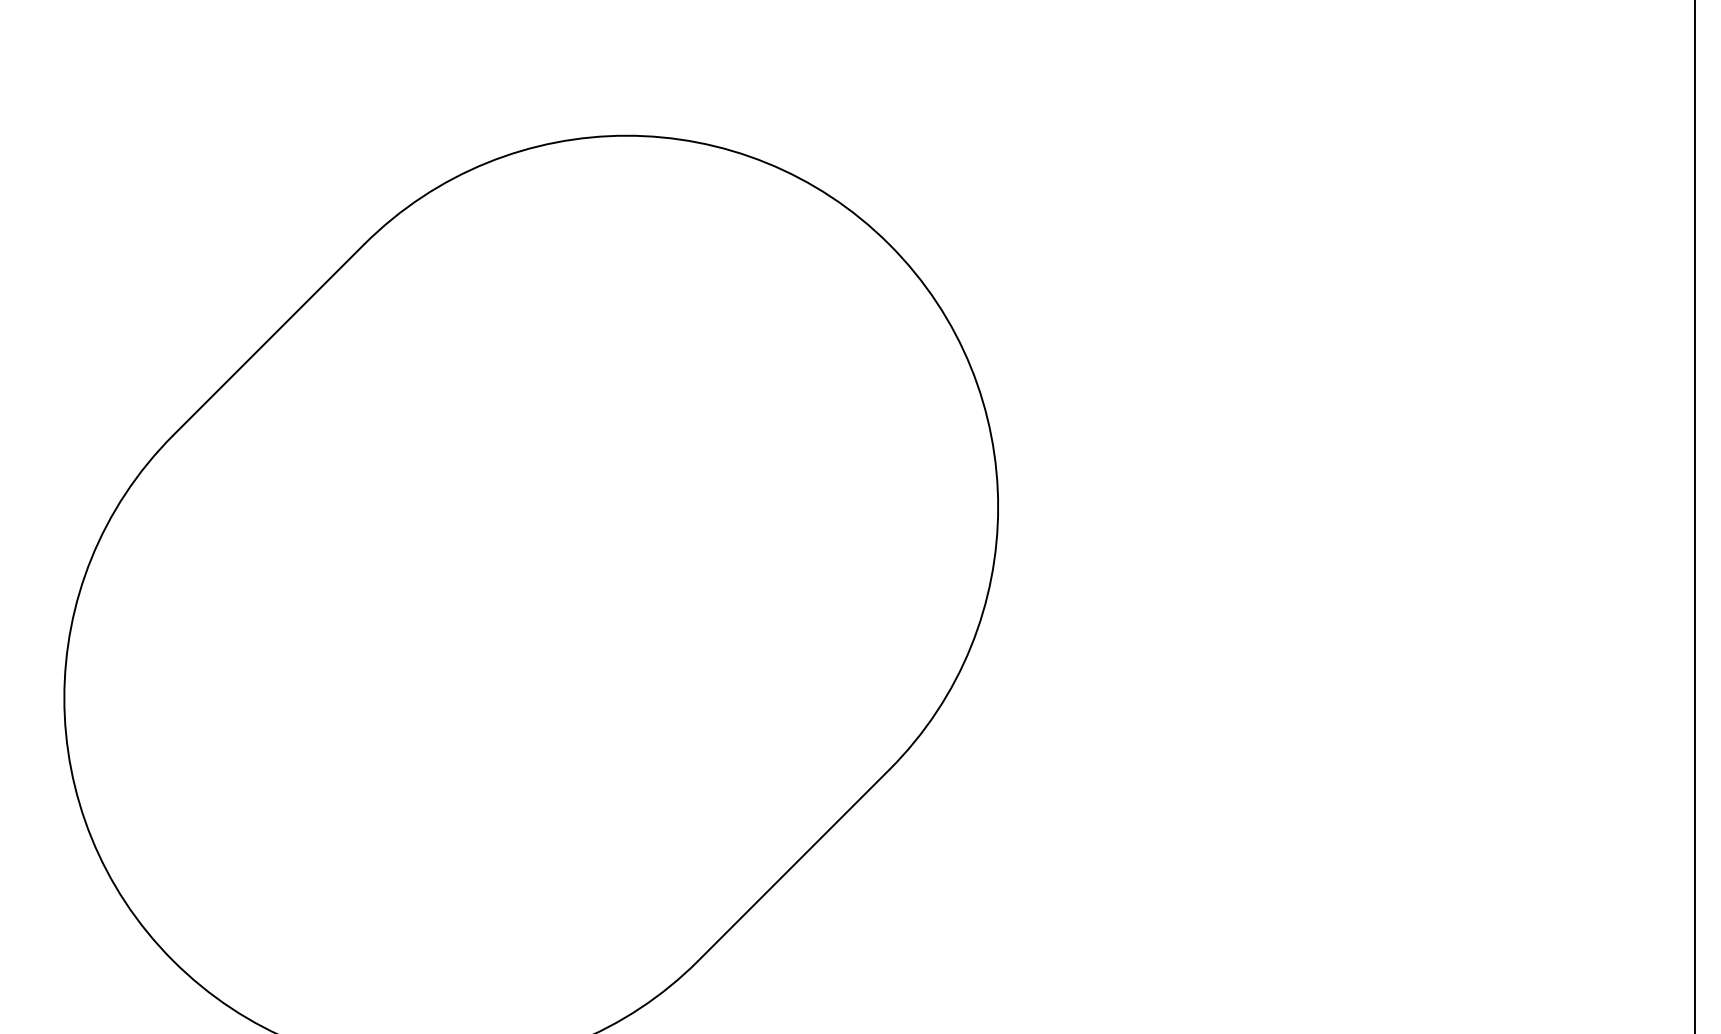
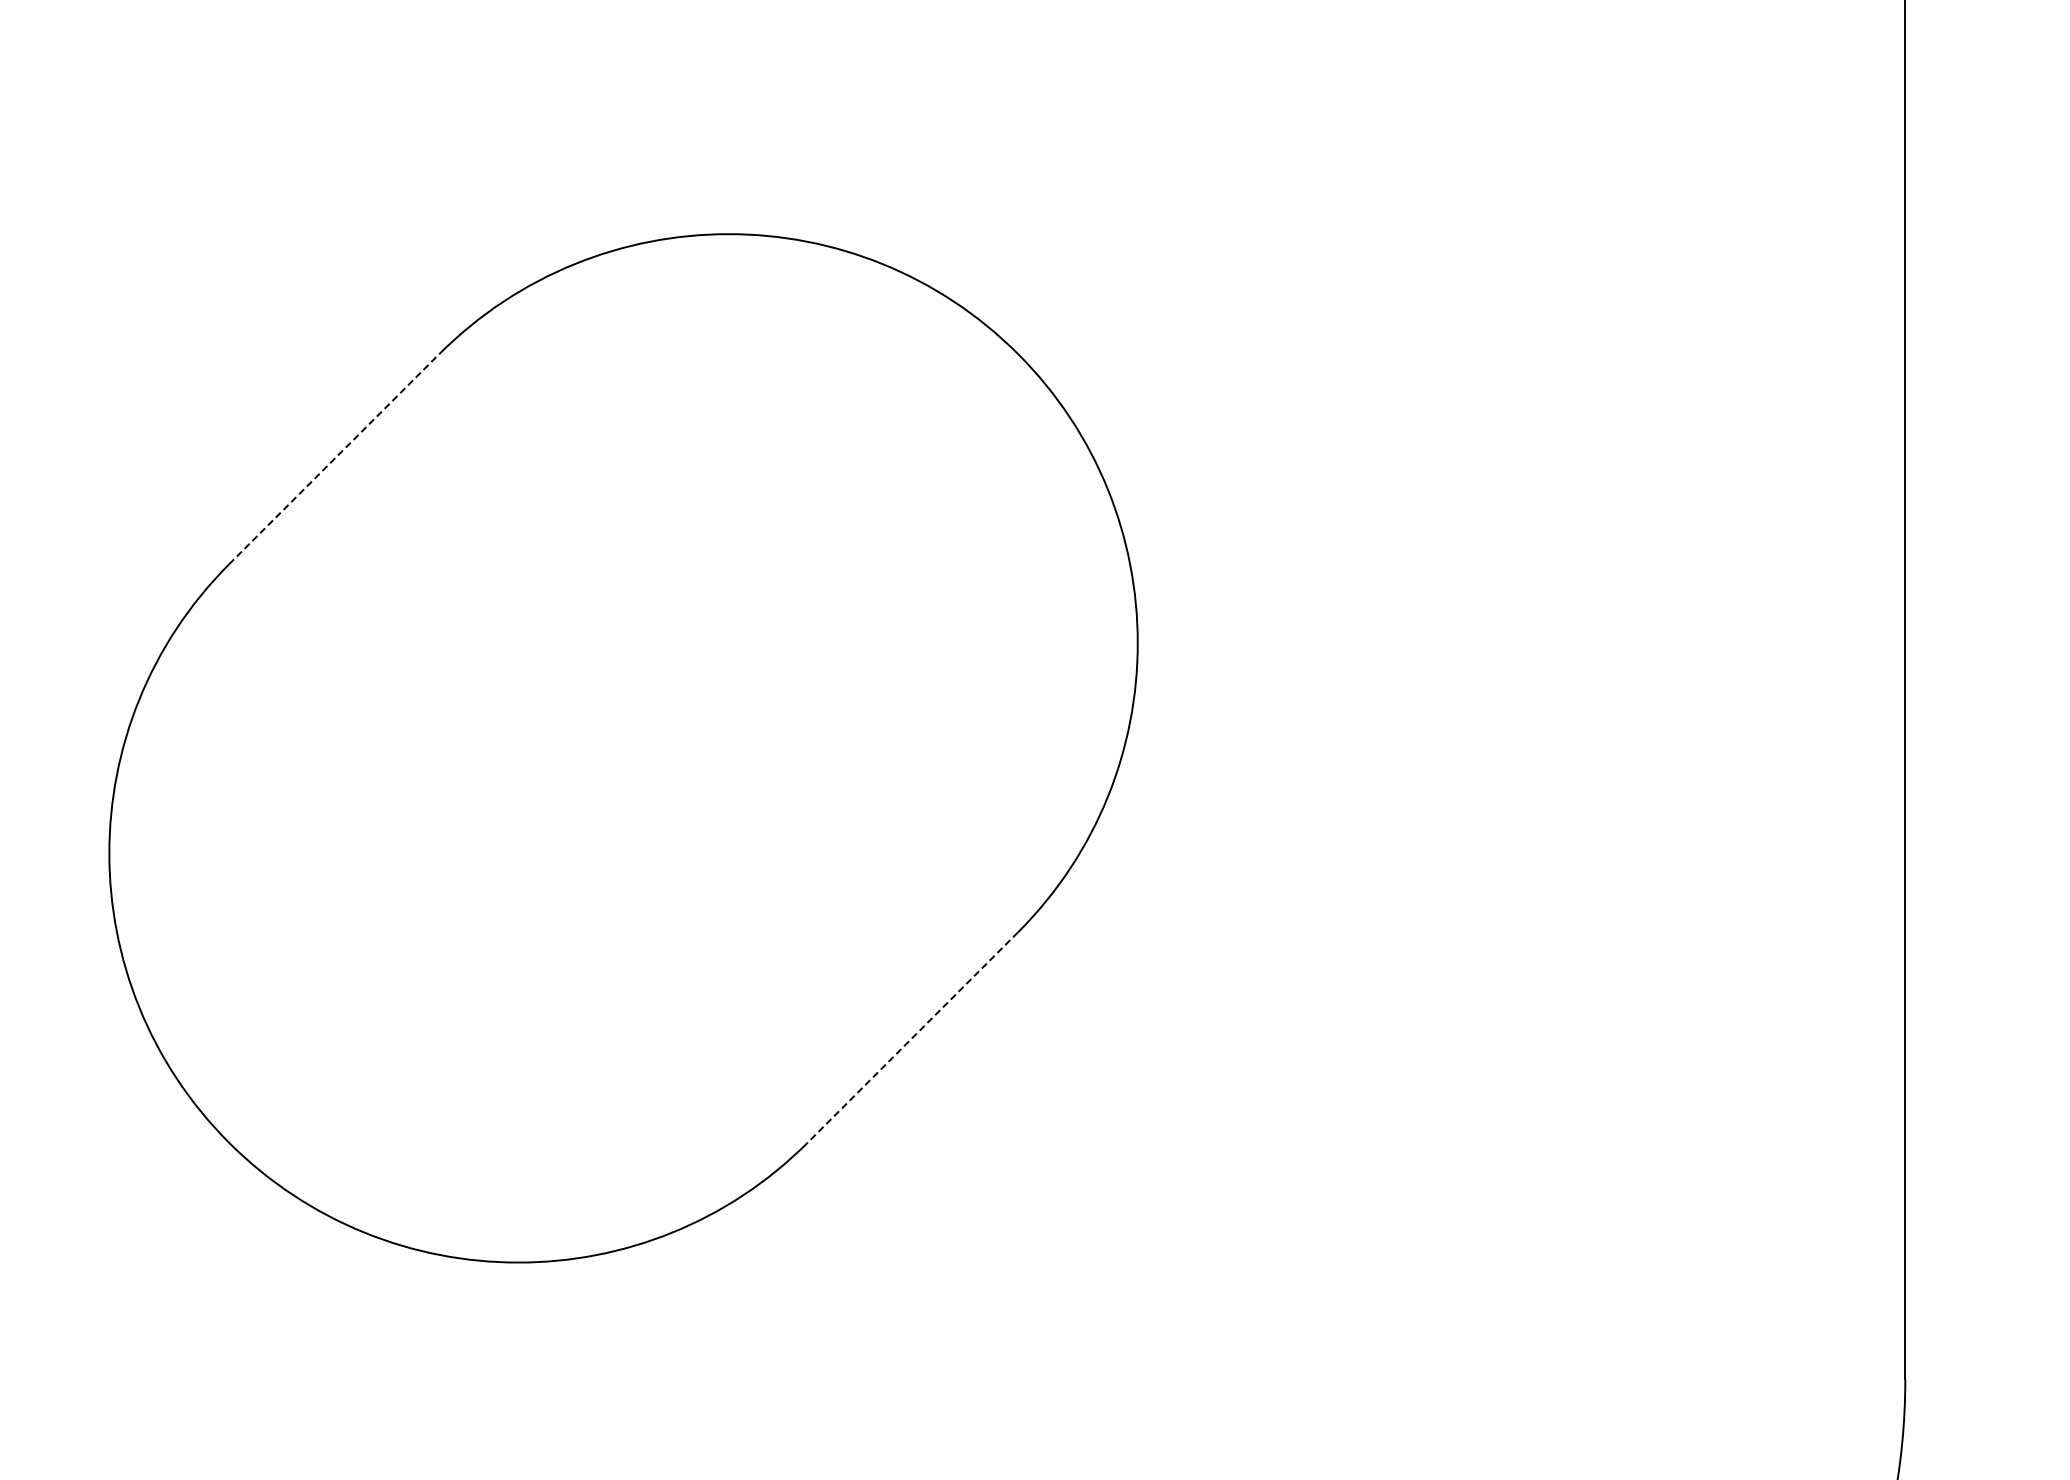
line: (268, 340) -> (334, 459), solid -> dashed
line: (793, 865) -> (912, 1037), solid -> dashed

